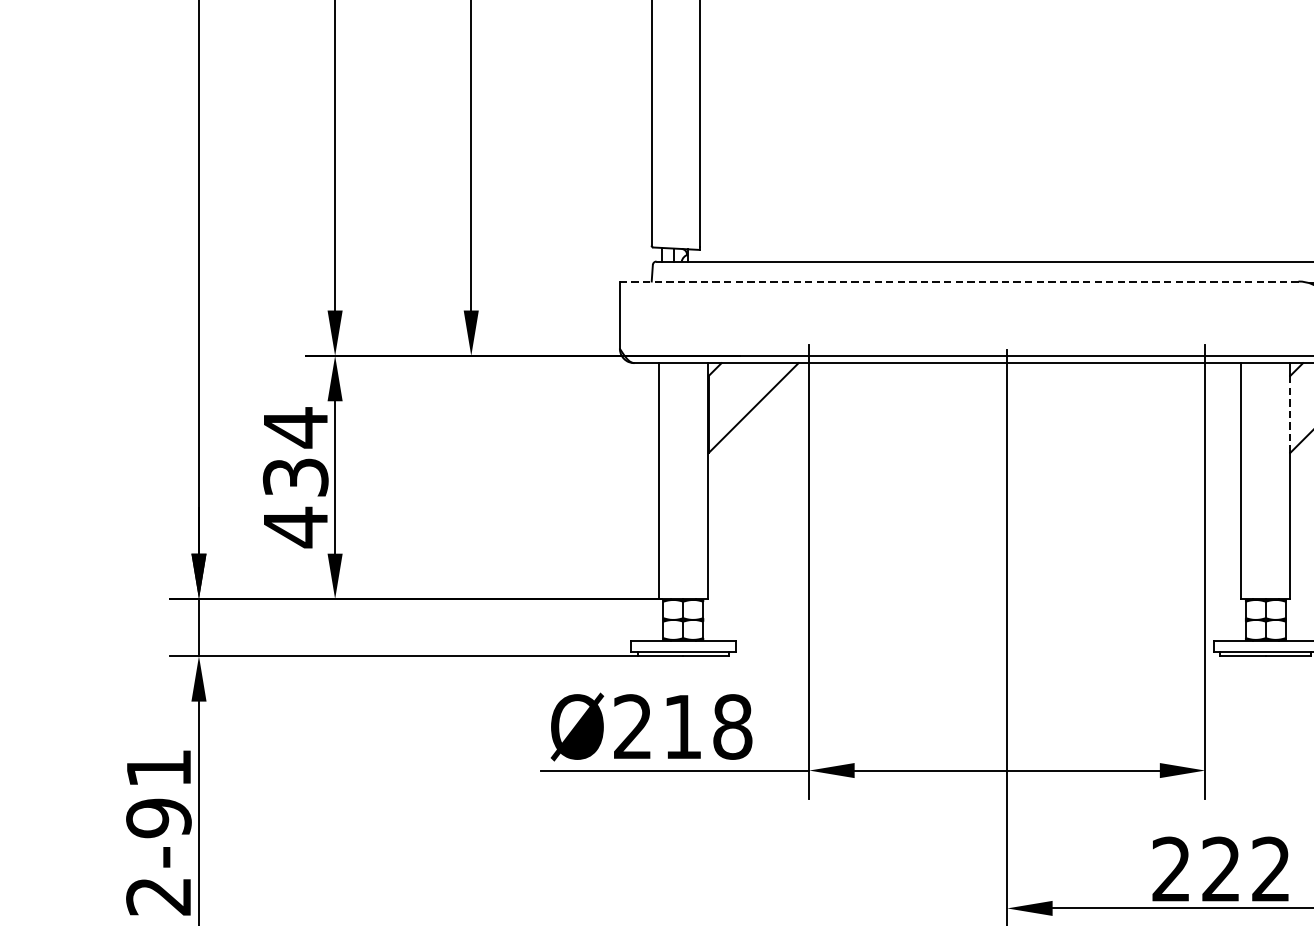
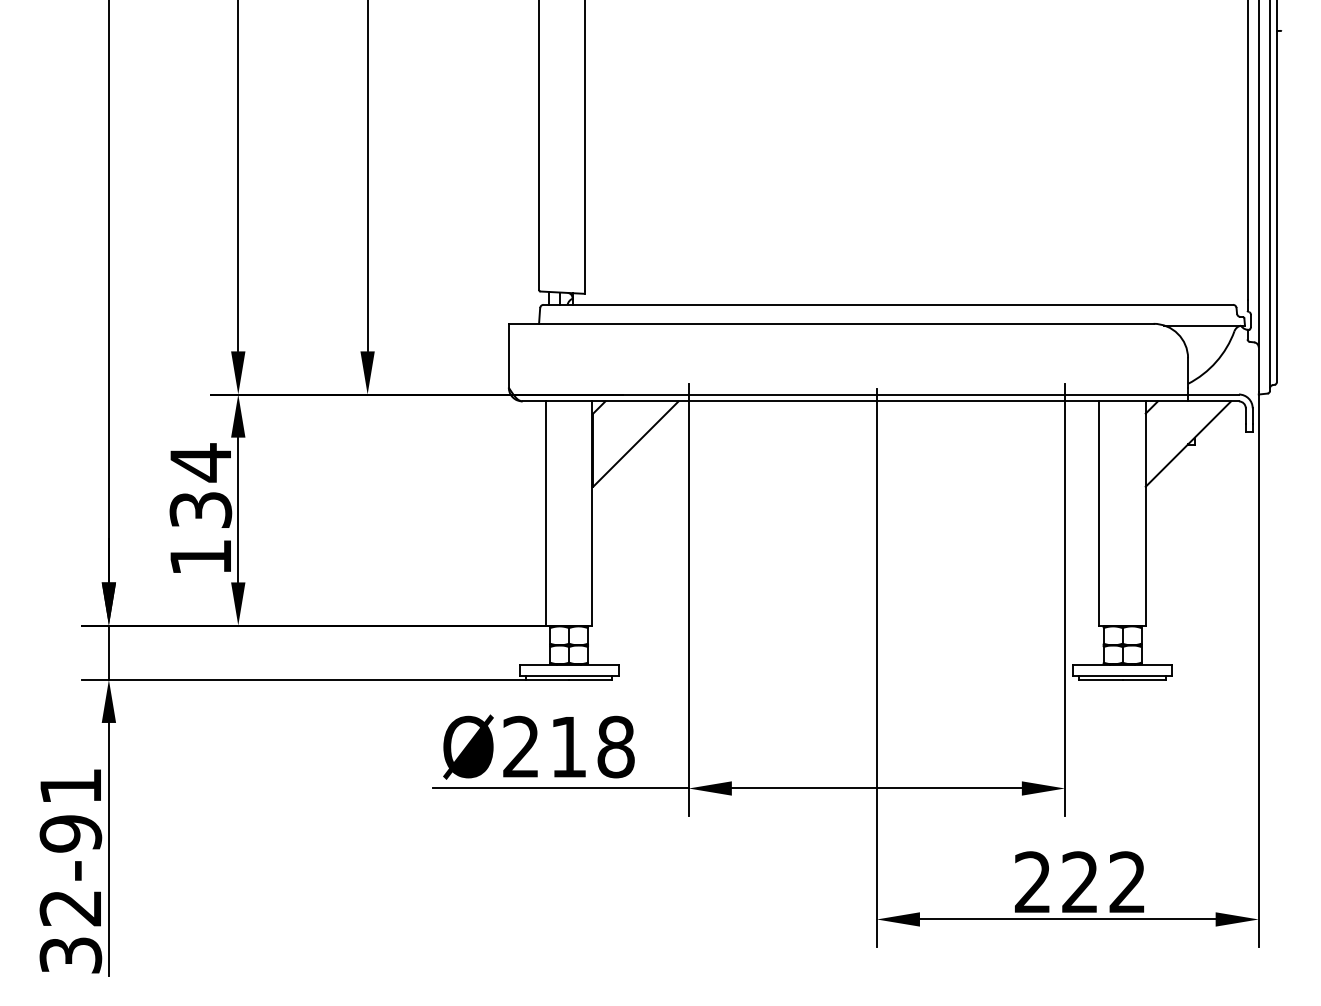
line: (959, 281) -> (831, 323), dashed -> solid
line: (1289, 414) -> (1145, 450), dashed -> solid
text: (295, 527) -> (200, 557), 434 -> 134

